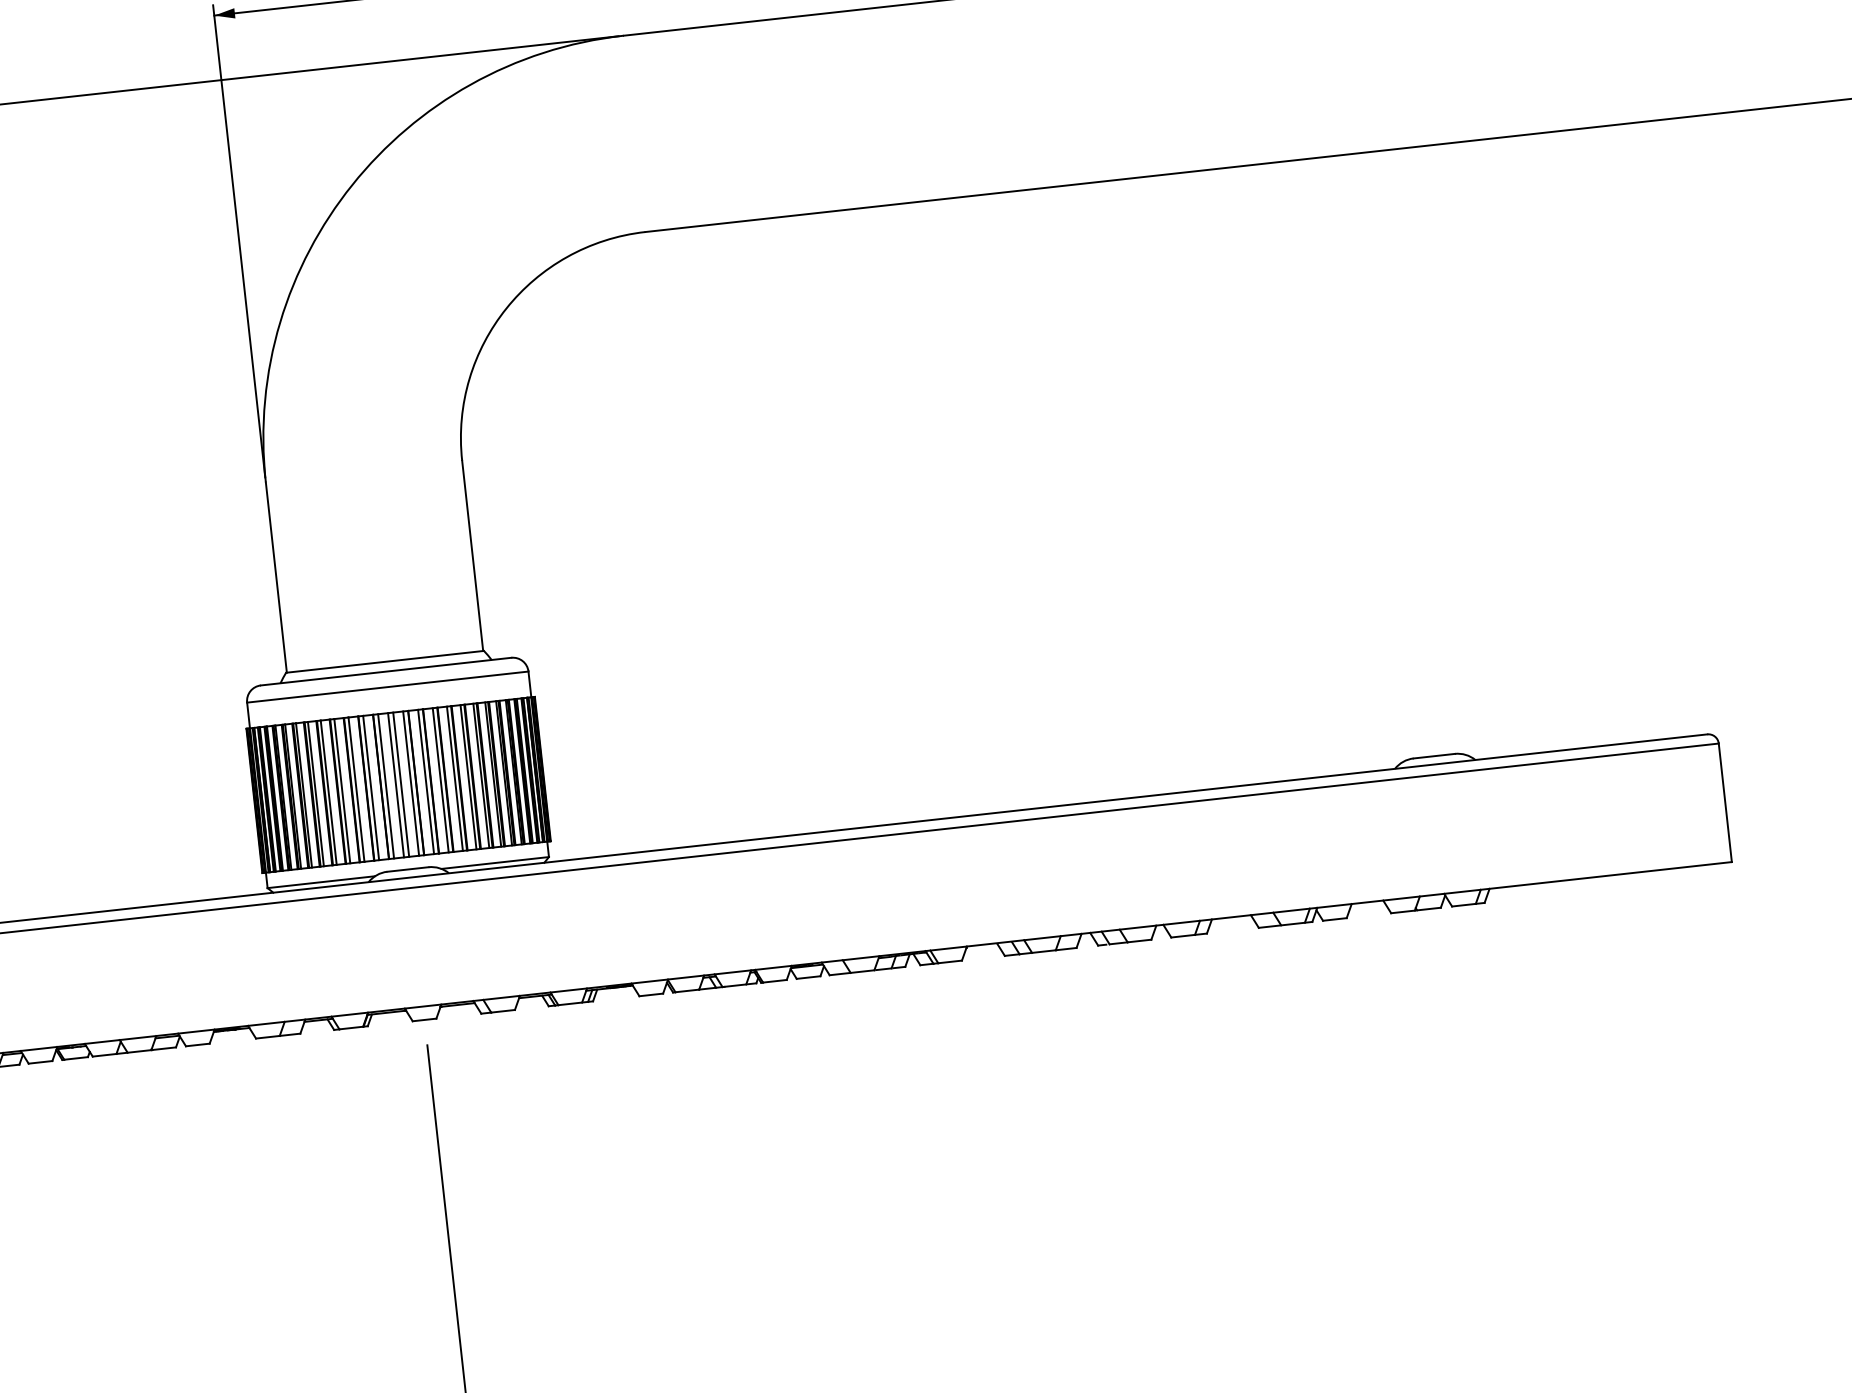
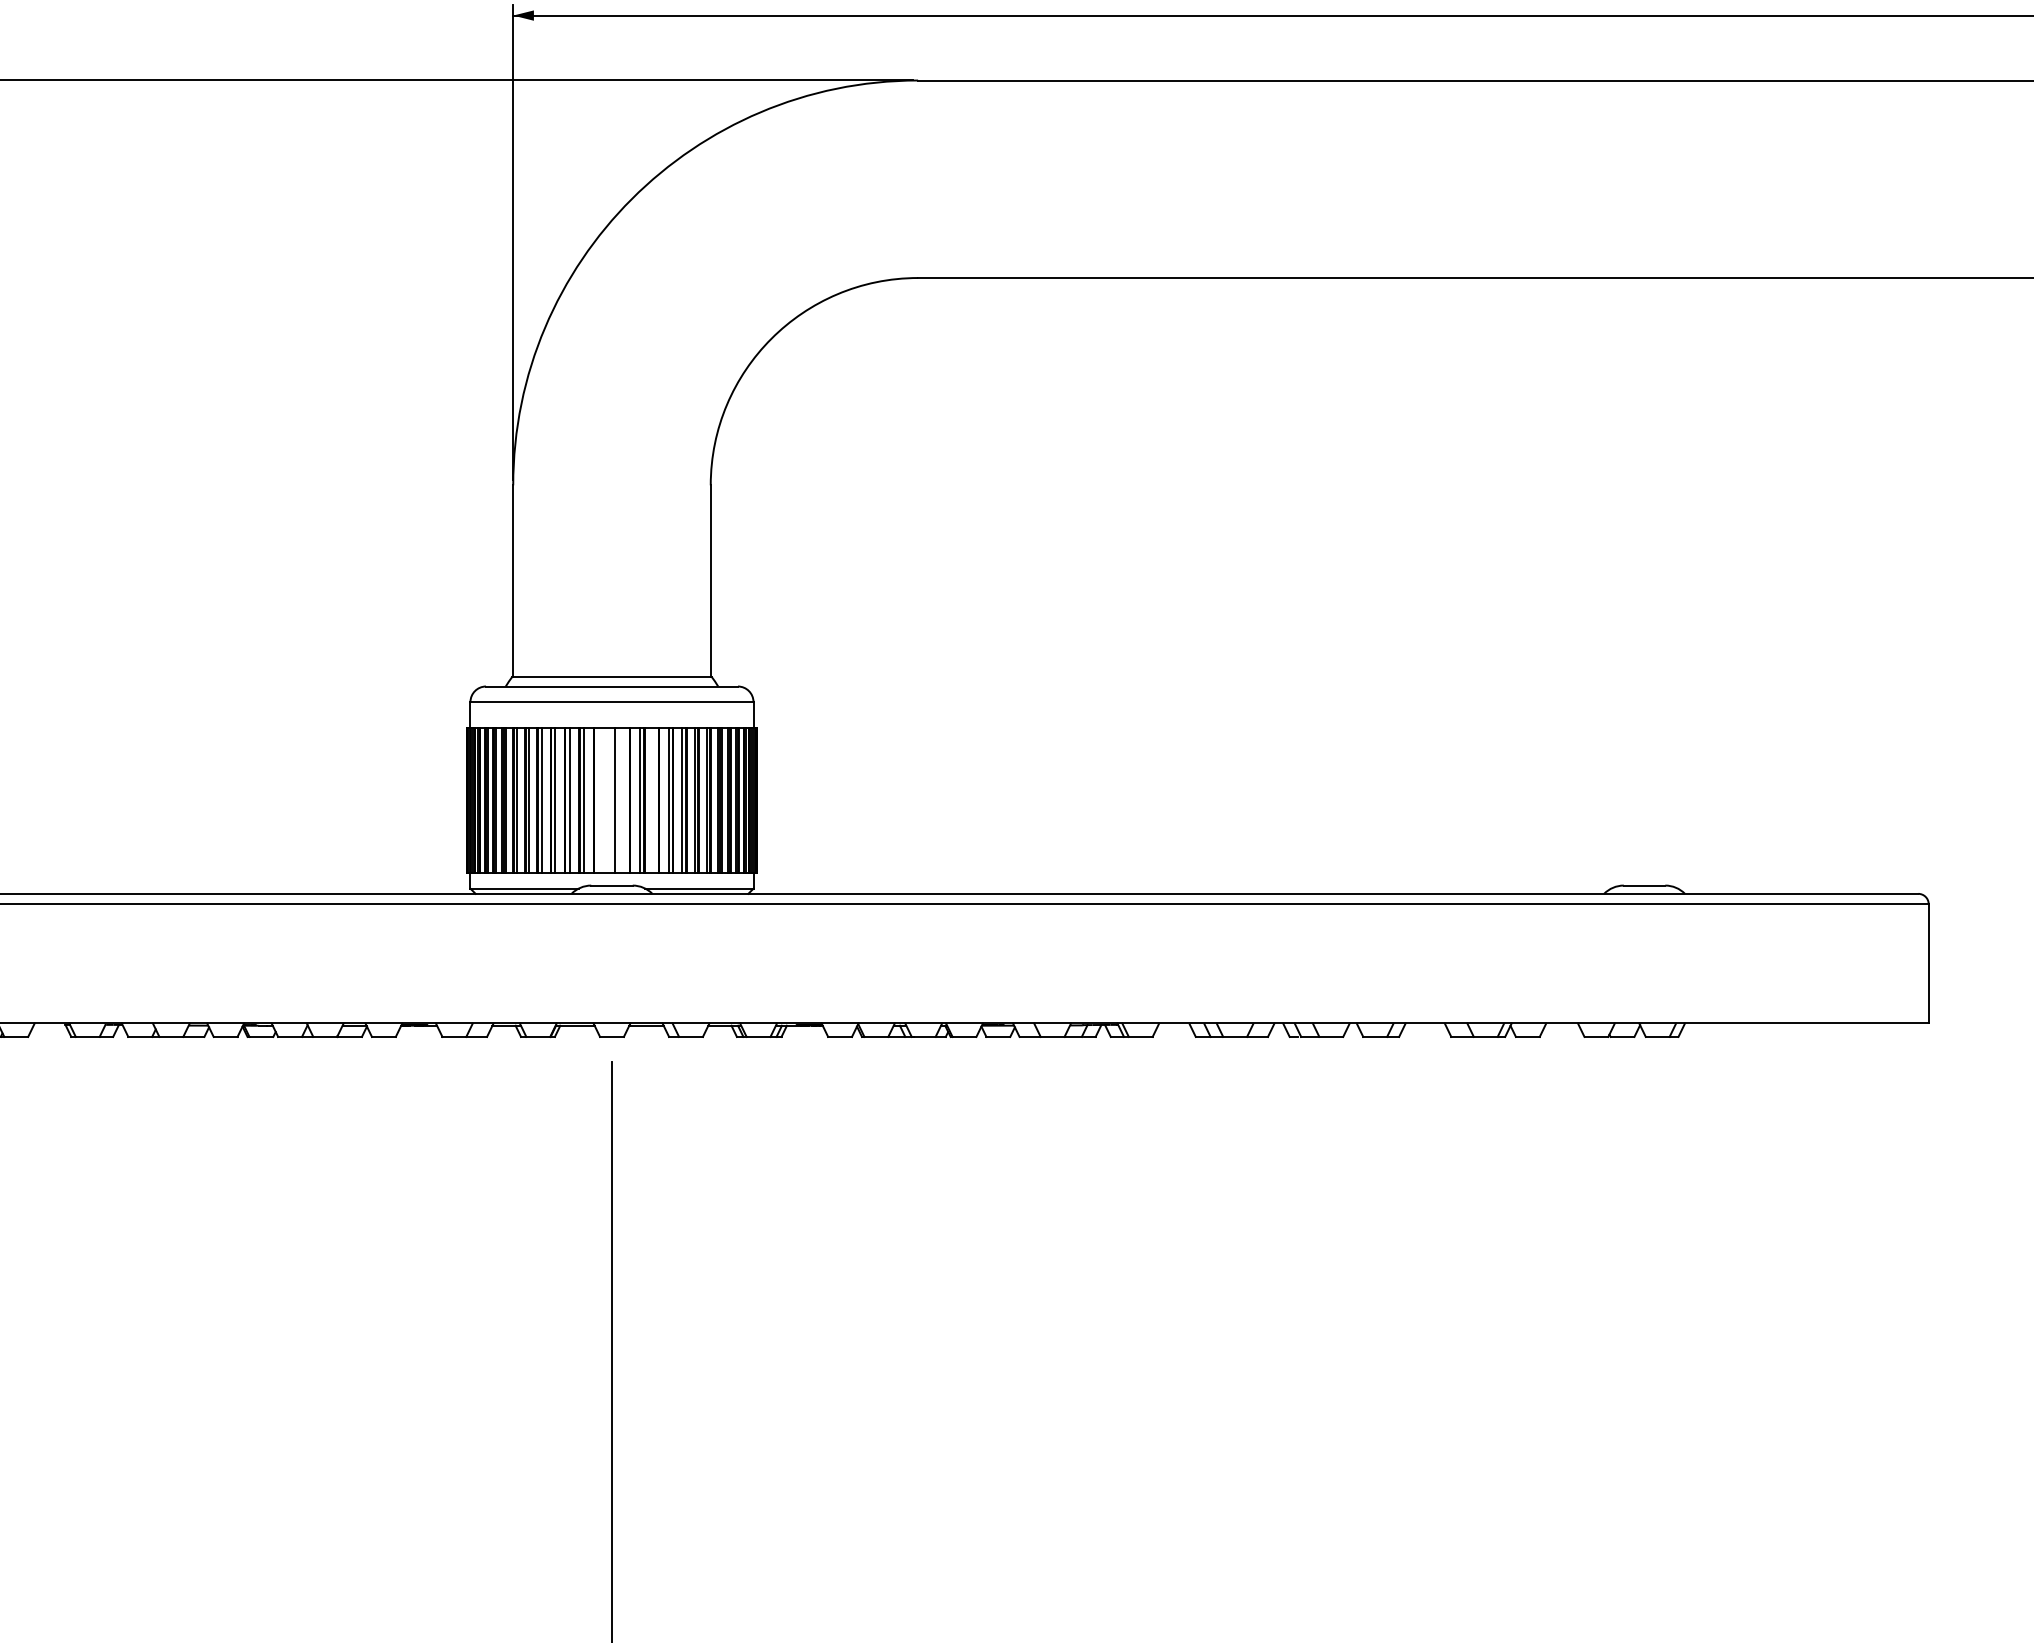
line: (440, 780) -> (654, 800), removed
line: (411, 783) -> (624, 800), removed
line: (396, 785) -> (609, 800), removed
line: (386, 786) -> (599, 800), removed

